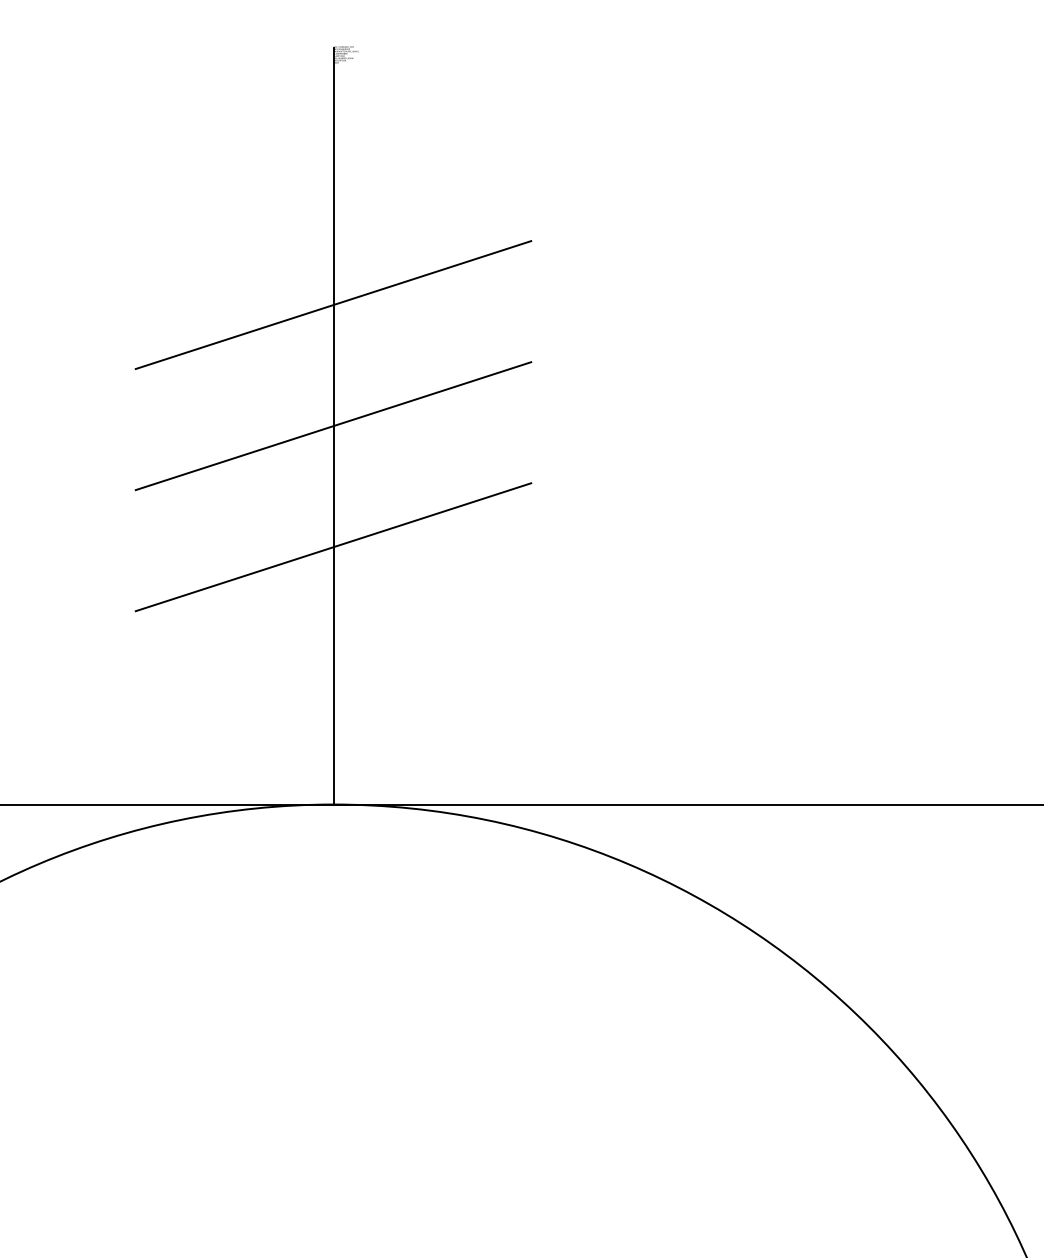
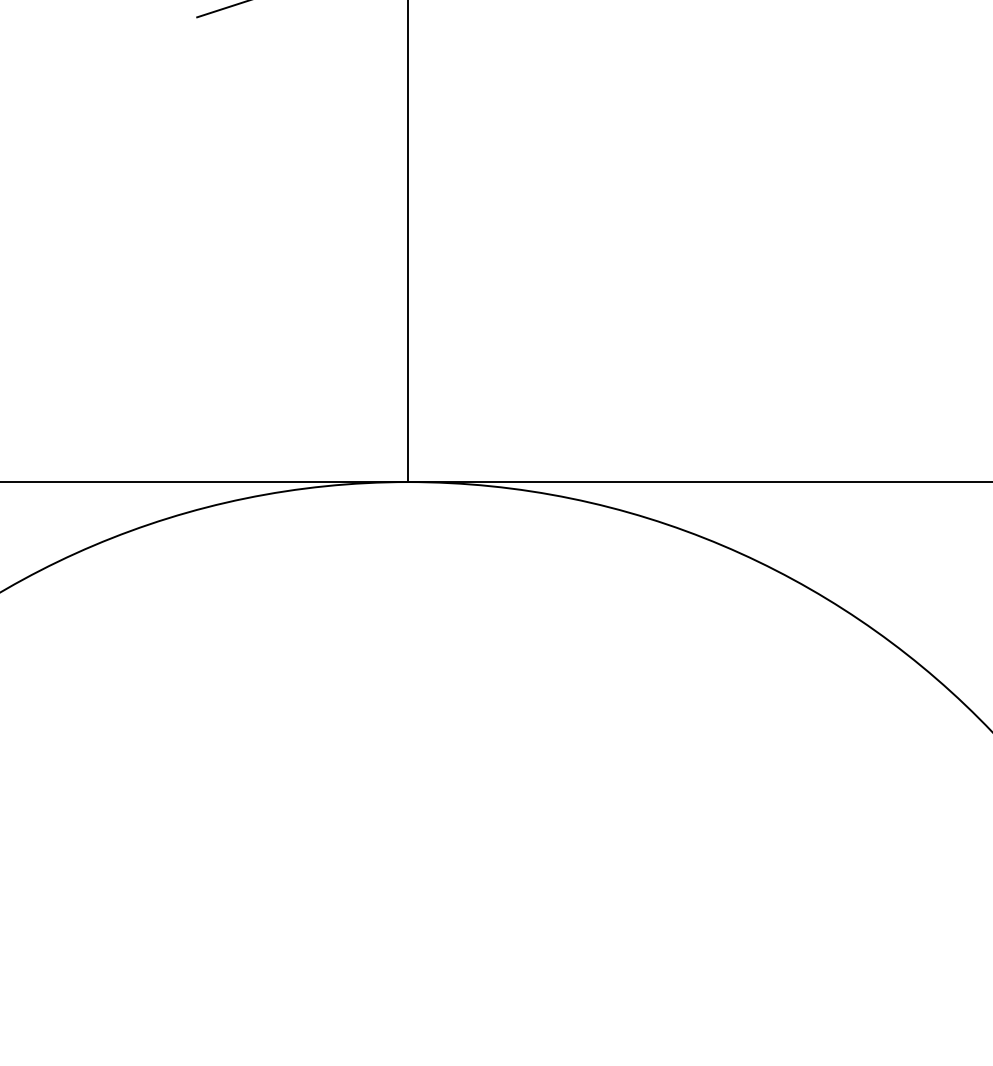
line: (333, 426) -> (408, 78), removed
line: (333, 547) -> (408, 207), removed

